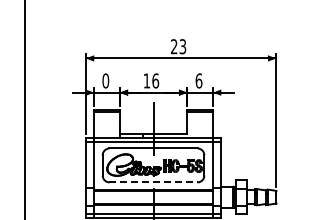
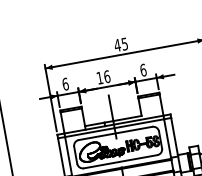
text: (178, 46) -> (121, 44), 23 -> 45
text: (105, 80) -> (65, 83), 0 -> 6
line: (154, 182) -> (121, 161), dashed -> solid

